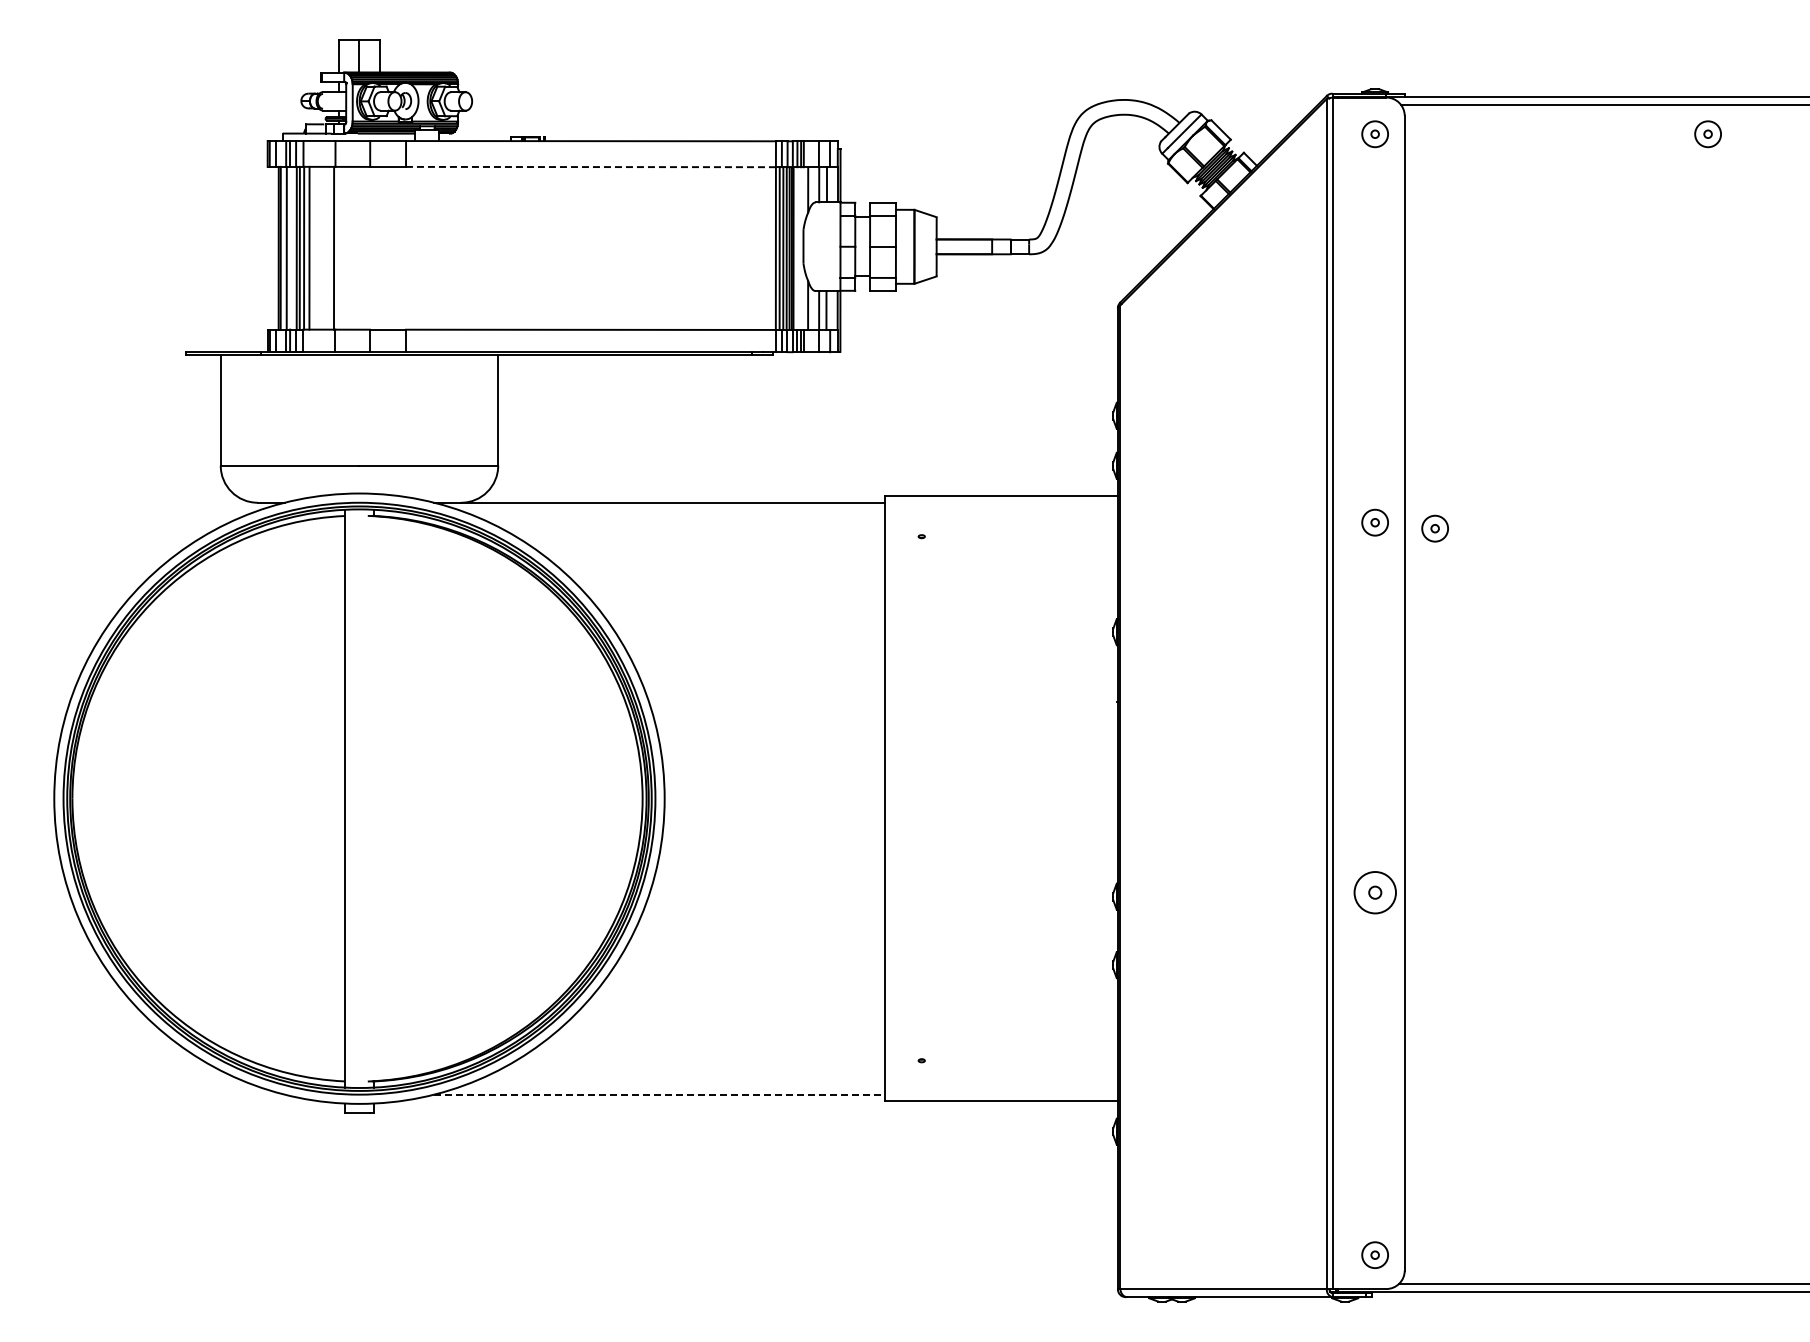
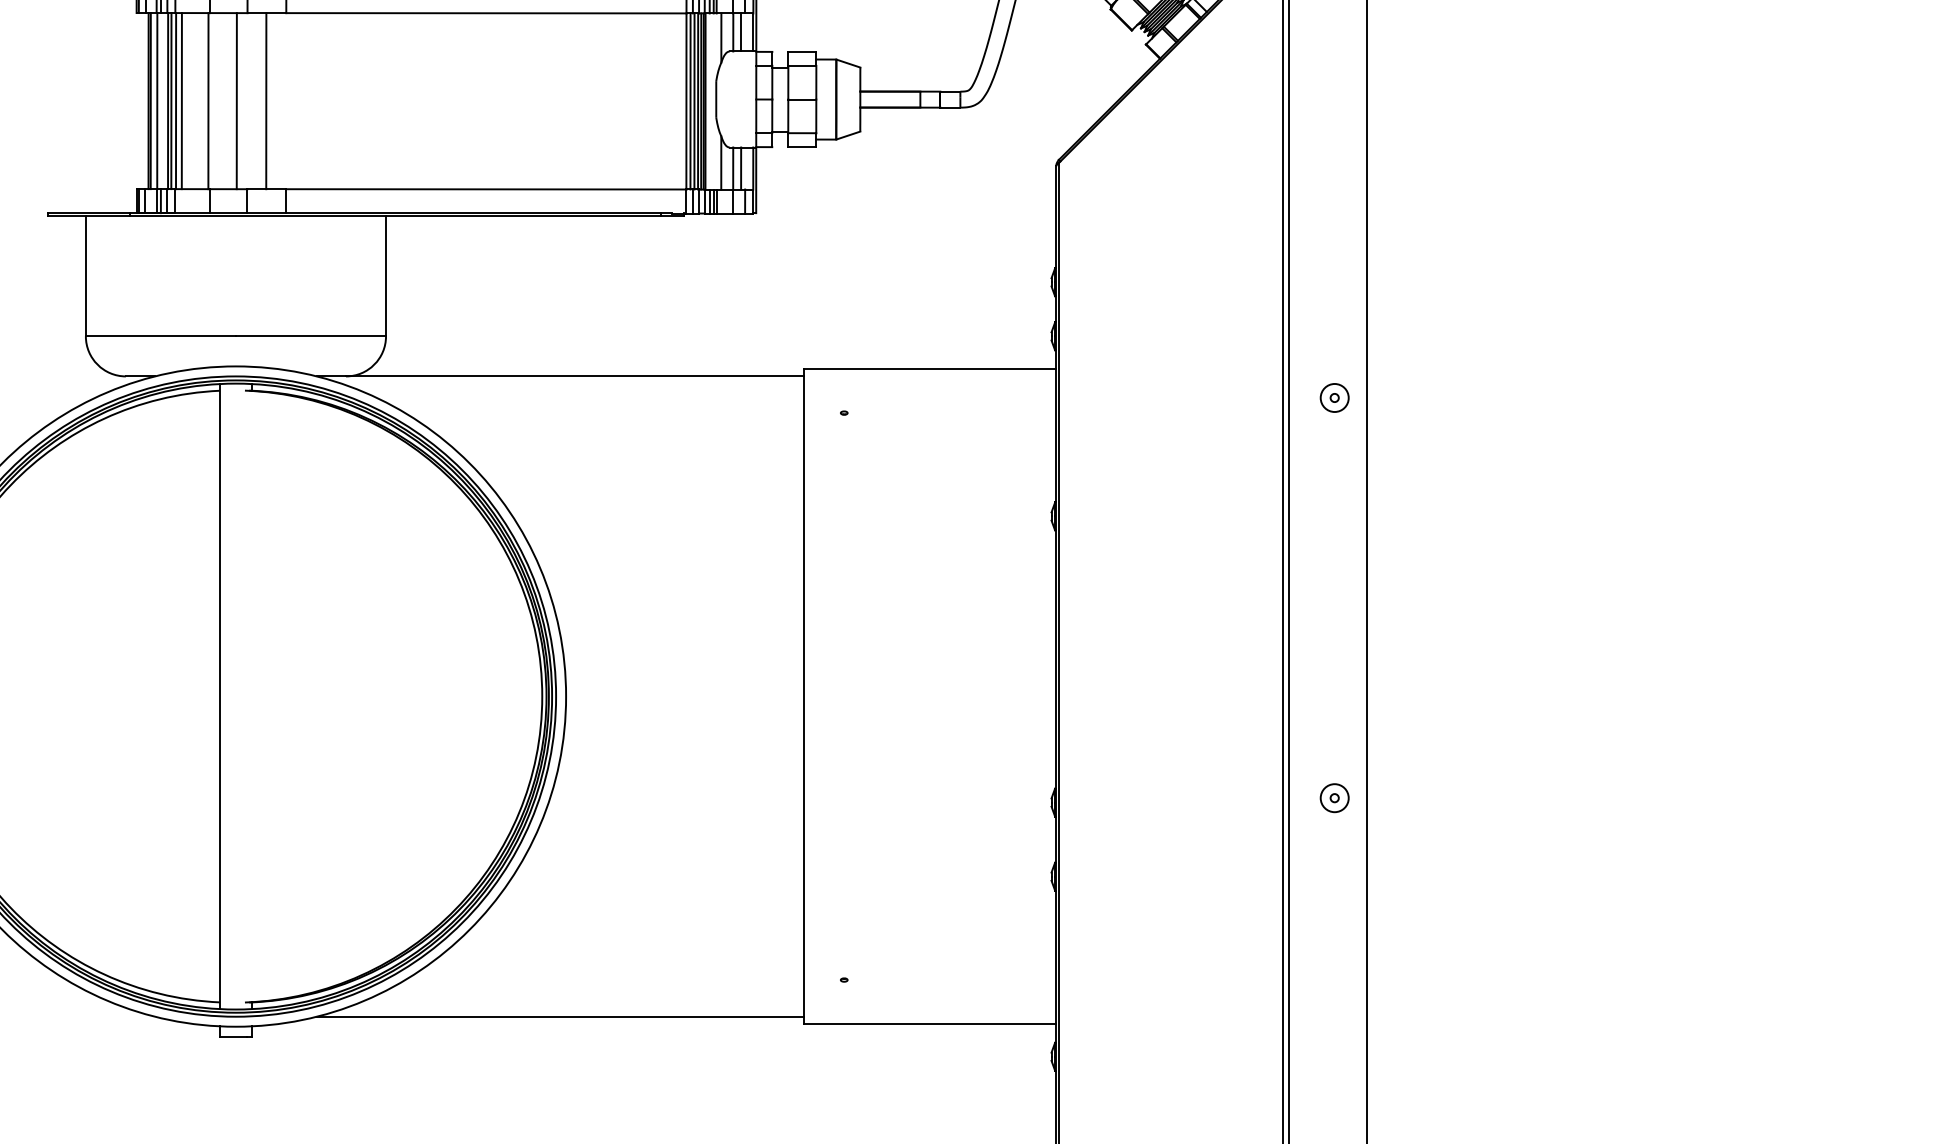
line: (590, 167) -> (485, 13), dashed -> solid
line: (360, 247) -> (237, 100), added
line: (387, 247) -> (266, 100), added
part: (1434, 528) -> (1398, 404), removed
part: (1374, 892) -> (1333, 798), size x0.62
line: (659, 1094) -> (560, 1016), dashed -> solid

